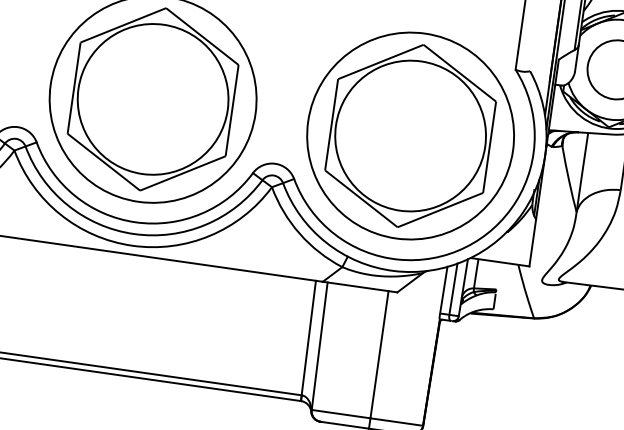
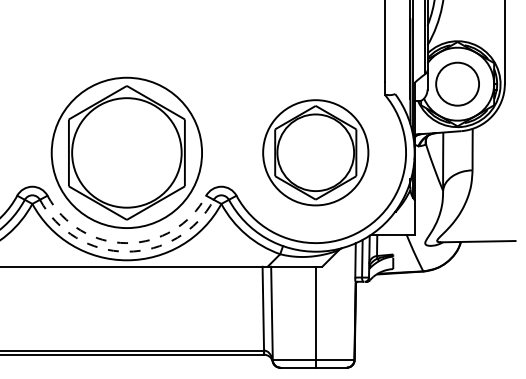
part: (410, 135) -> (315, 152), size x0.7
arc: (135, 222) -> (126, 243), solid -> dashed
arc: (133, 233) -> (126, 251), solid -> dashed

